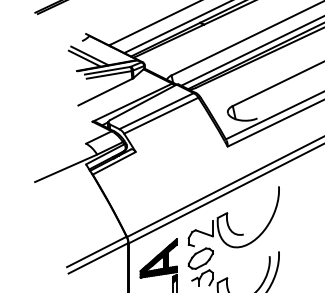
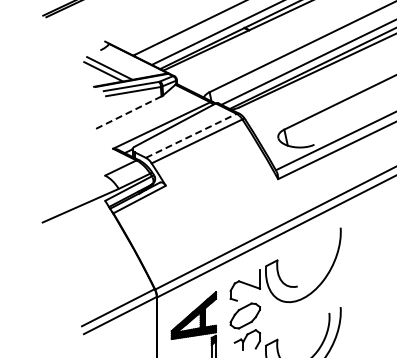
line: (105, 92) -> (128, 112), solid -> dashed
line: (156, 110) -> (191, 135), solid -> dashed

